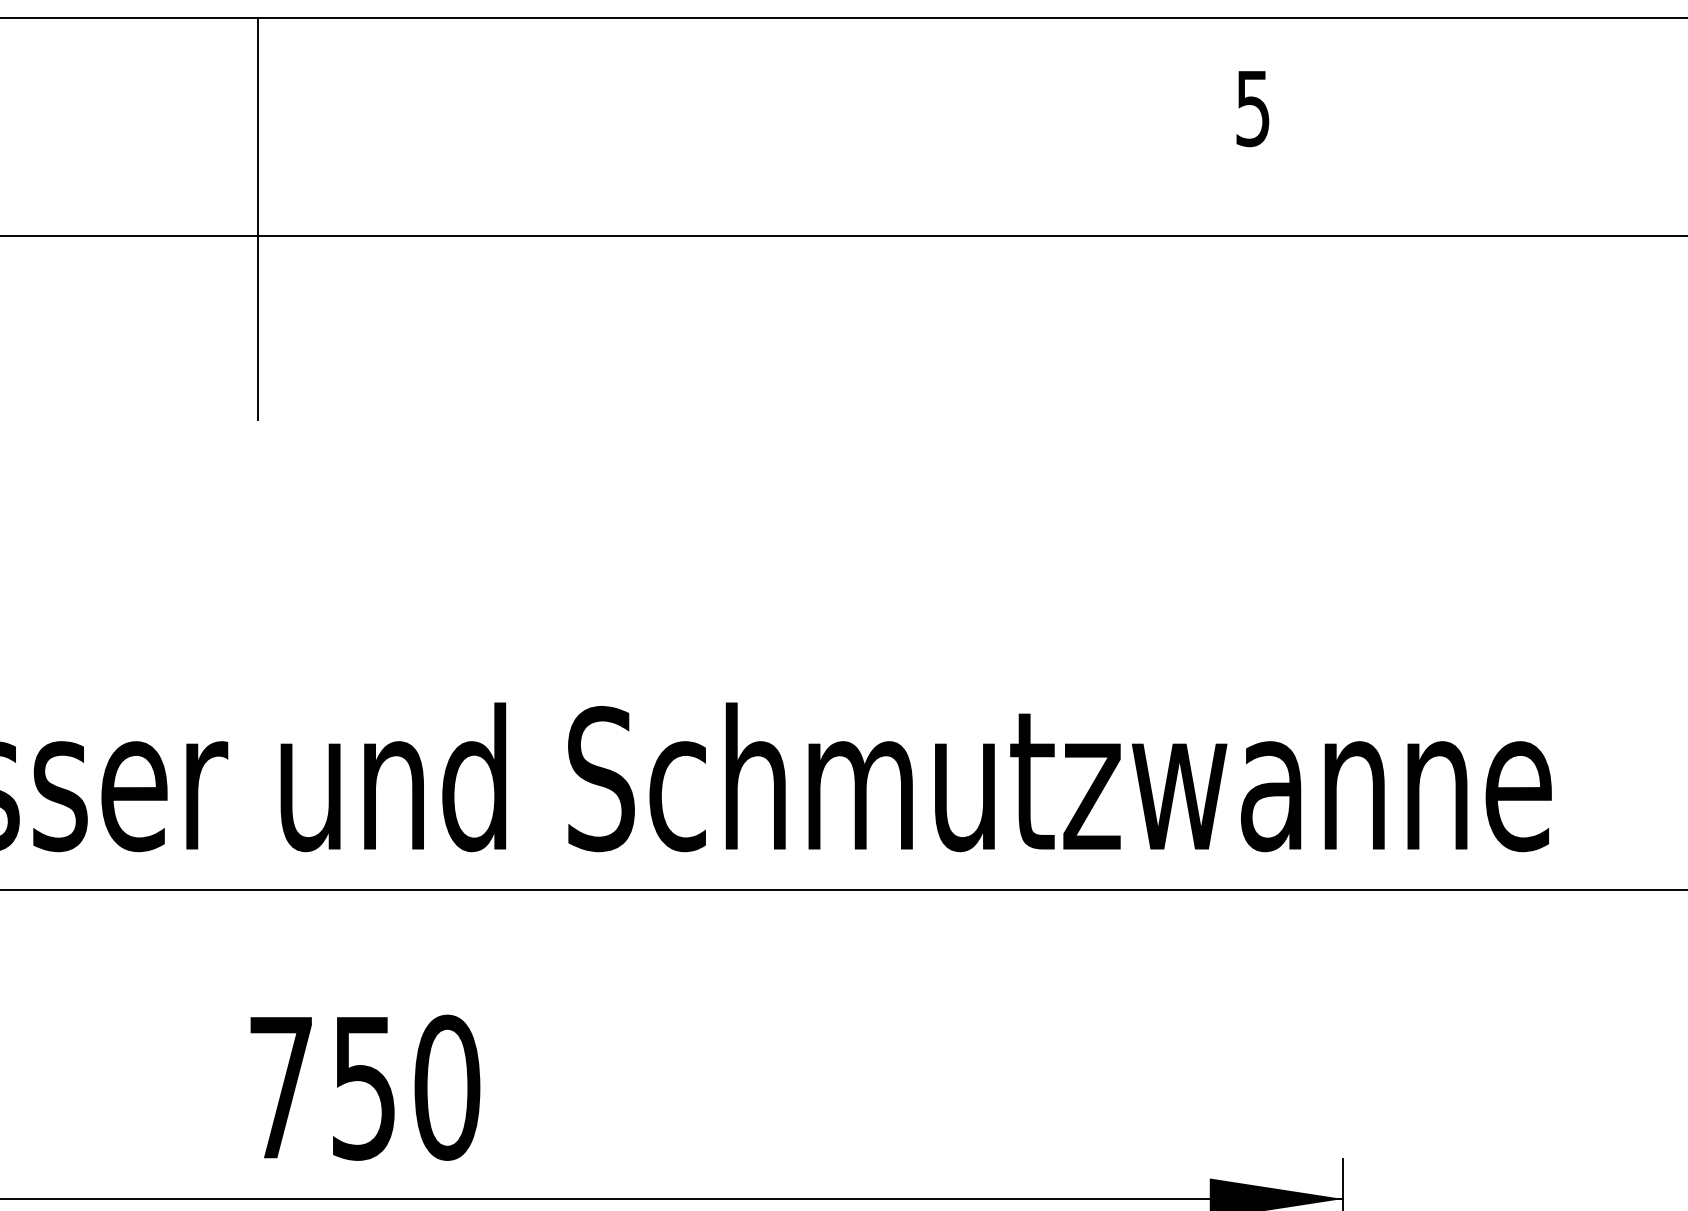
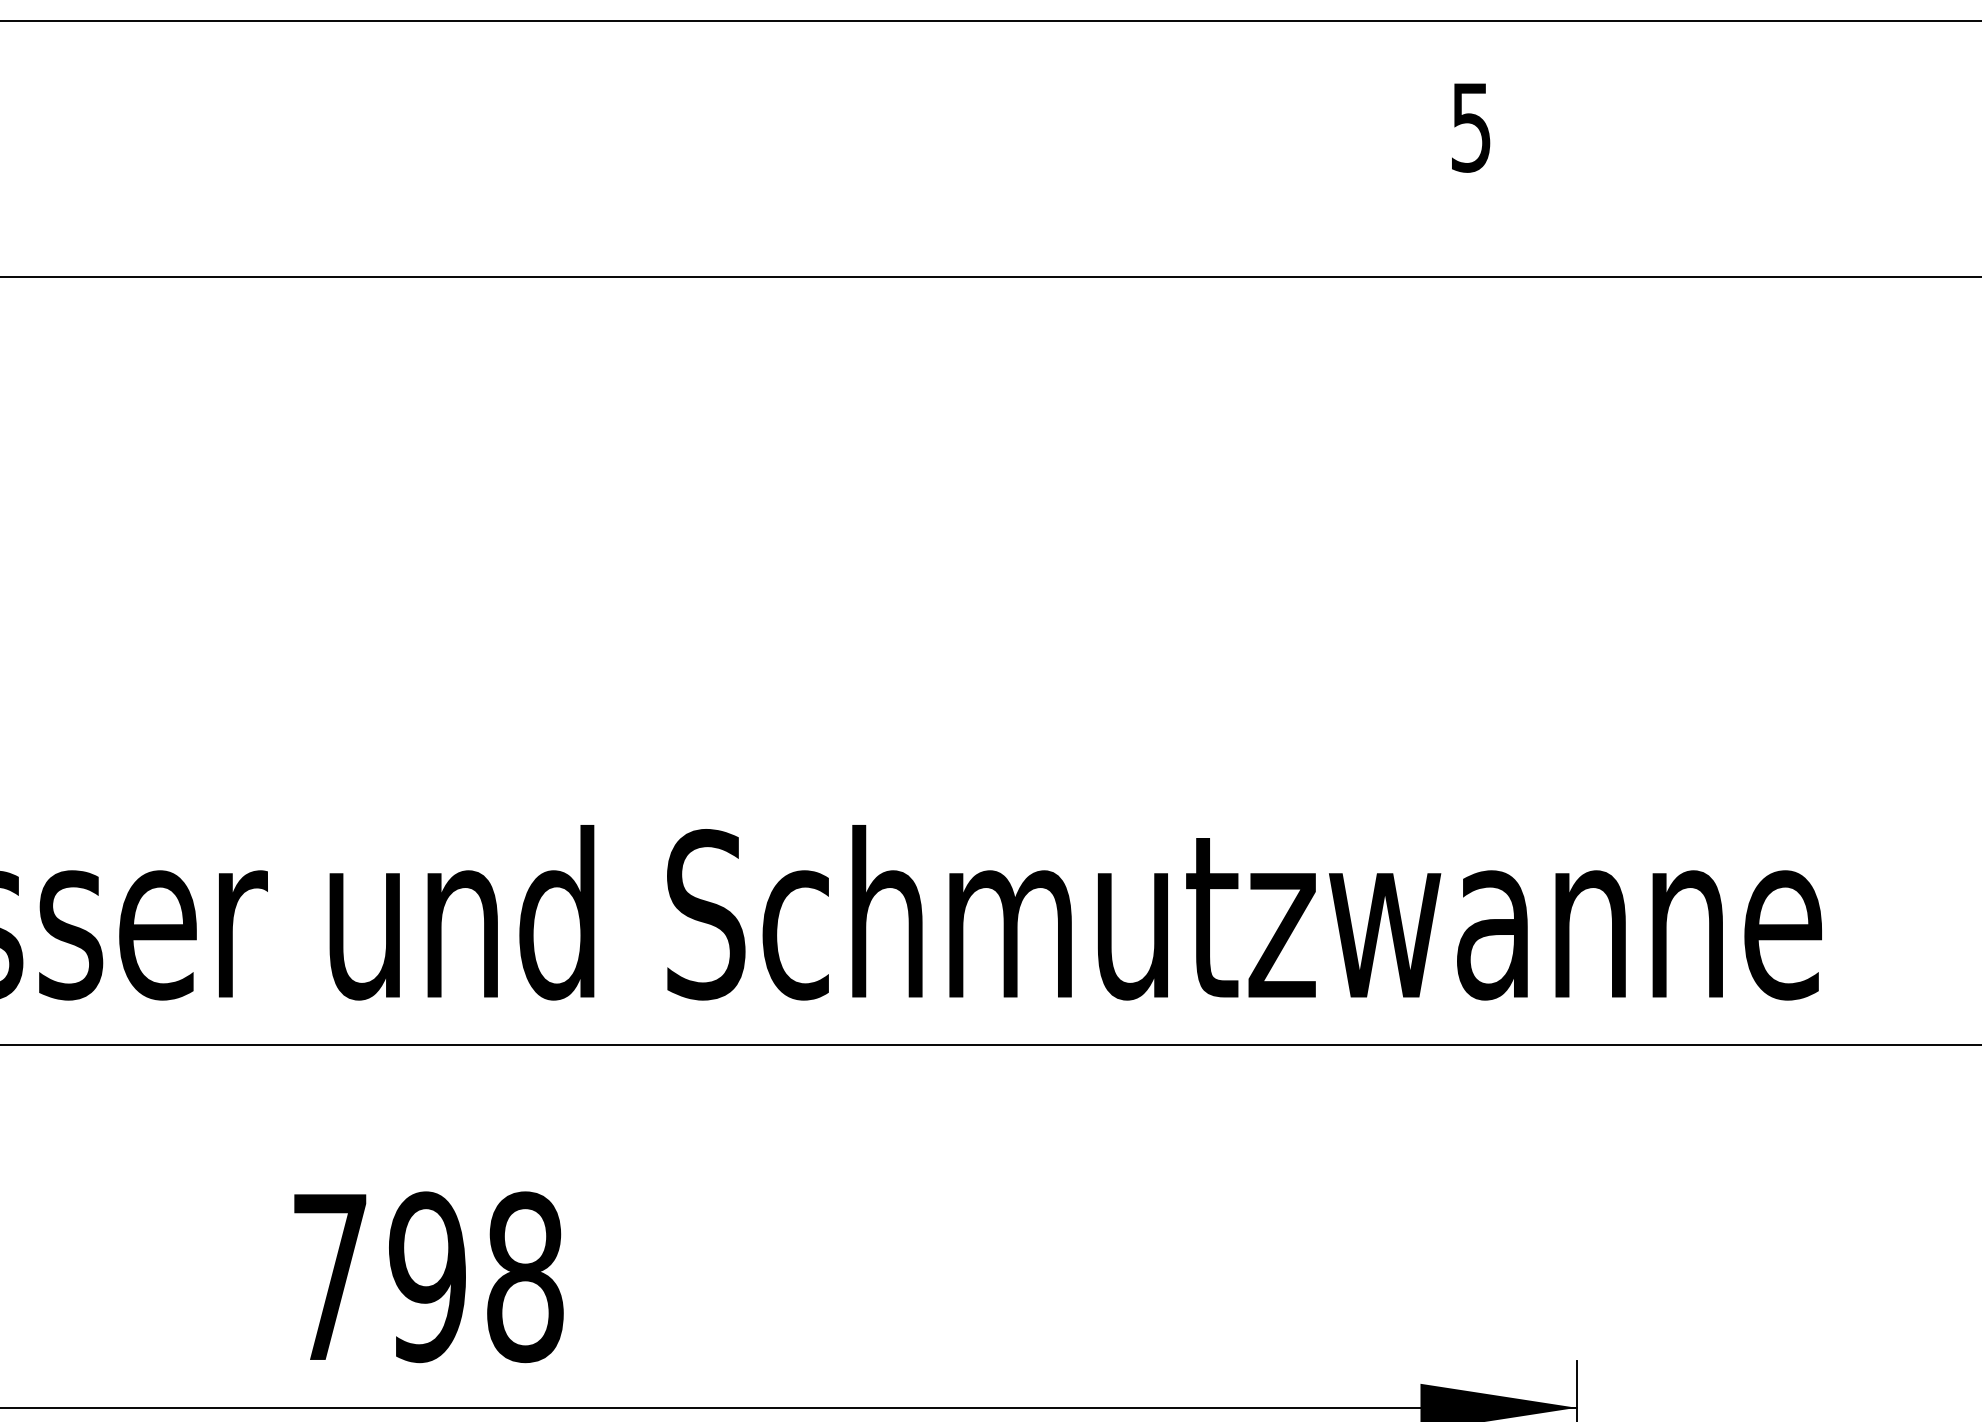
line: (257, 218) -> (302, 256), removed
text: (405, 1087) -> (476, 1276), 750 -> 798

